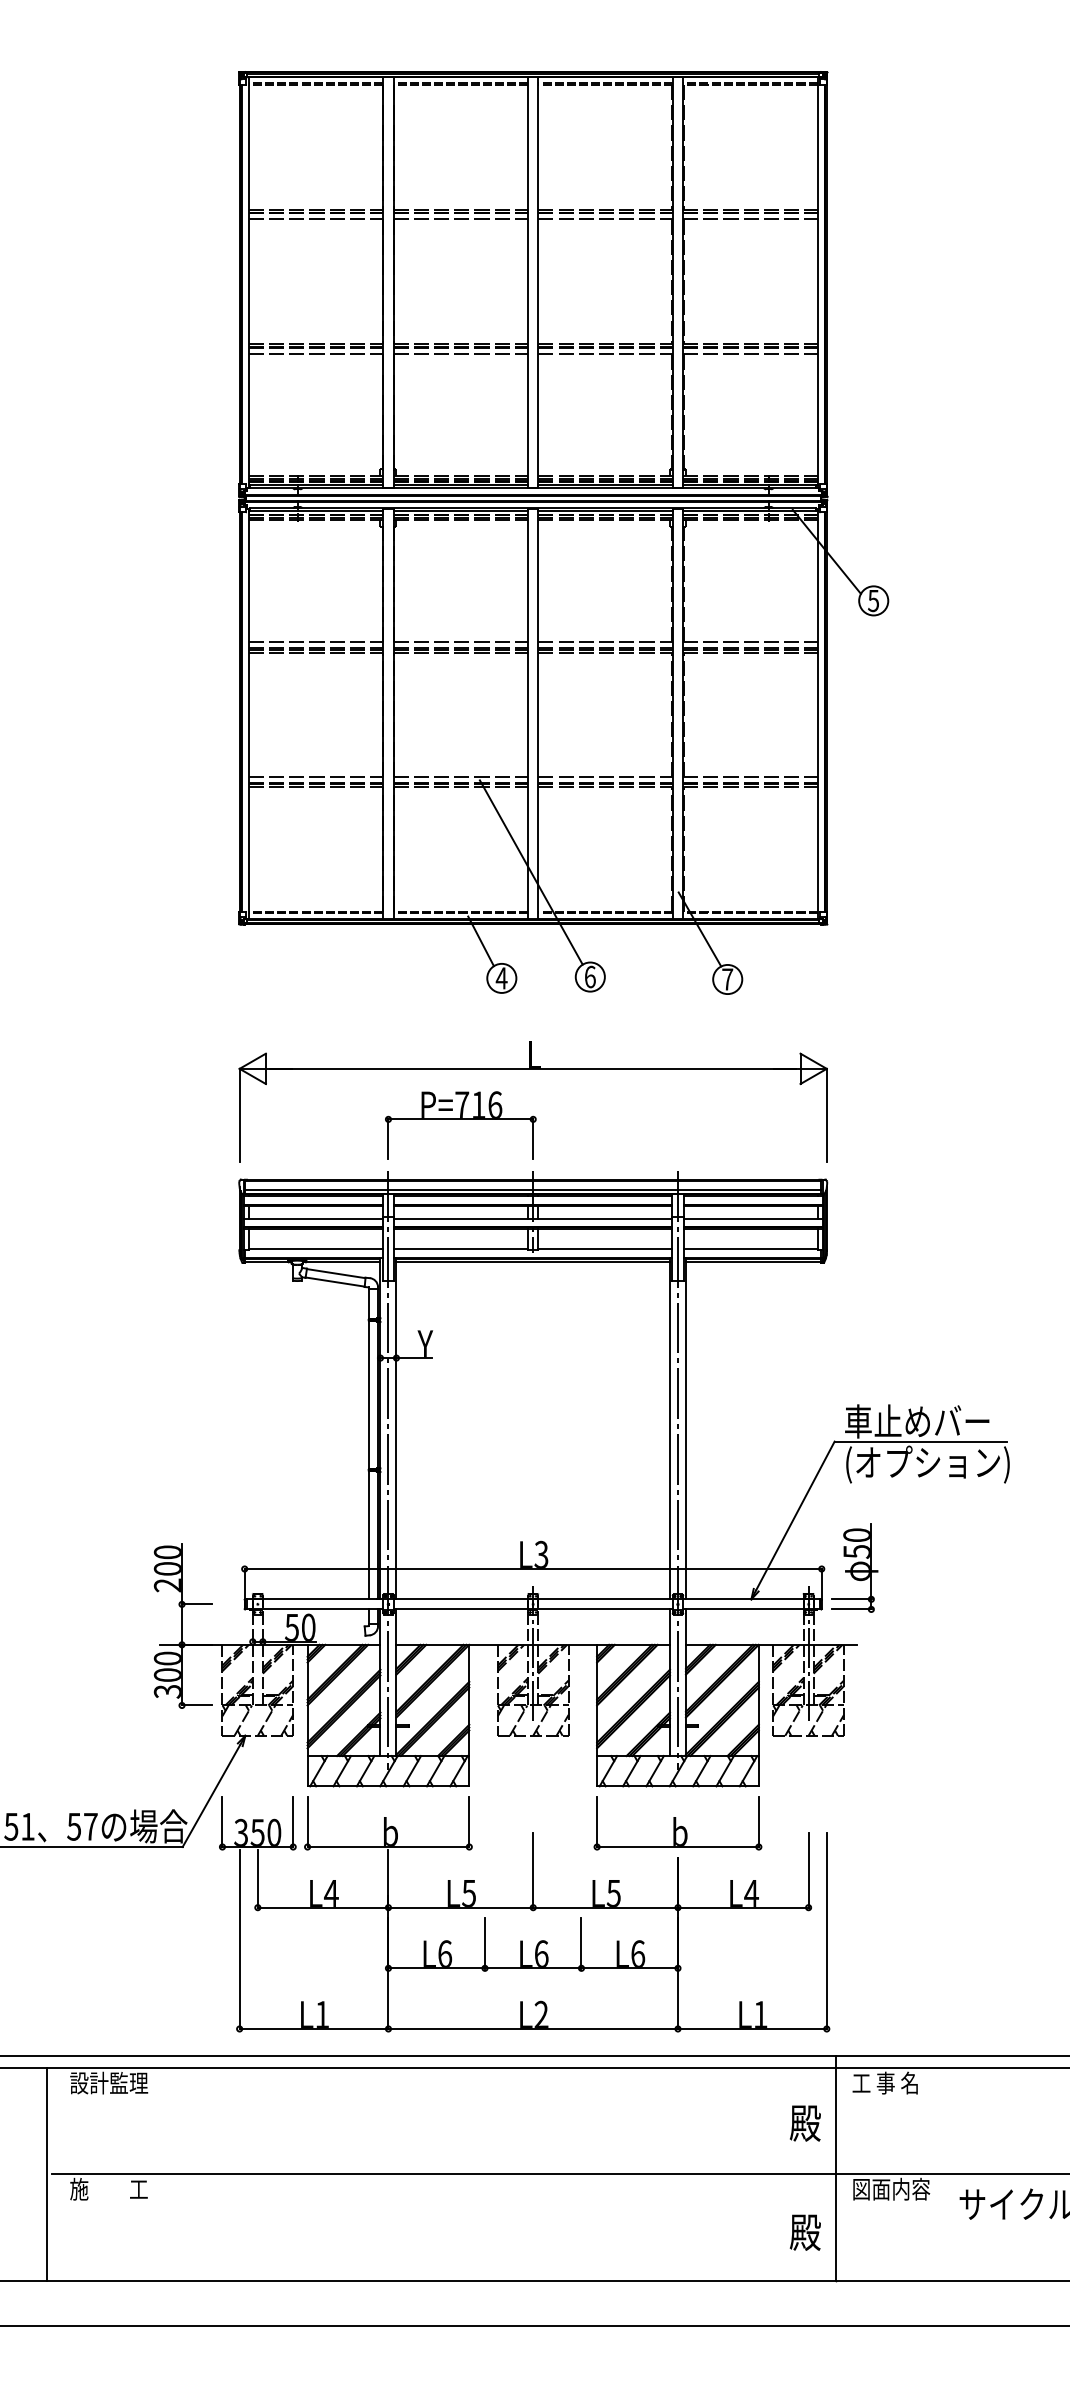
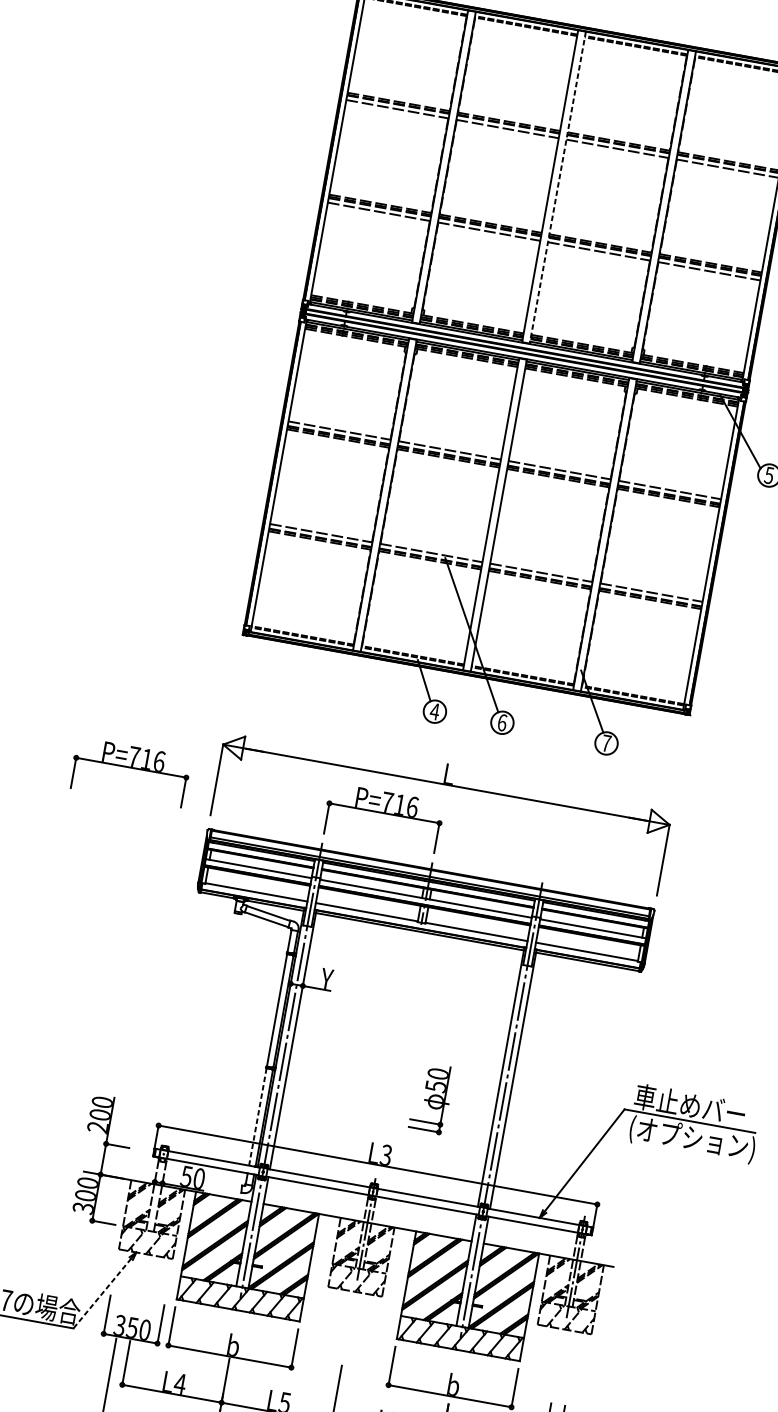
line: (538, 283) -> (557, 188), solid -> dashed
part: (127, 1125) -> (130, 772), added
line: (369, 1535) -> (258, 1117), solid -> dashed
part: (854, 1567) -> (431, 1098), moved
line: (211, 1795) -> (102, 1293), solid -> dashed

